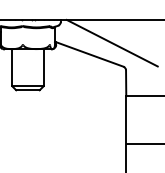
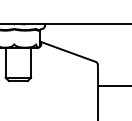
line: (111, 42) -> (86, 42), removed

